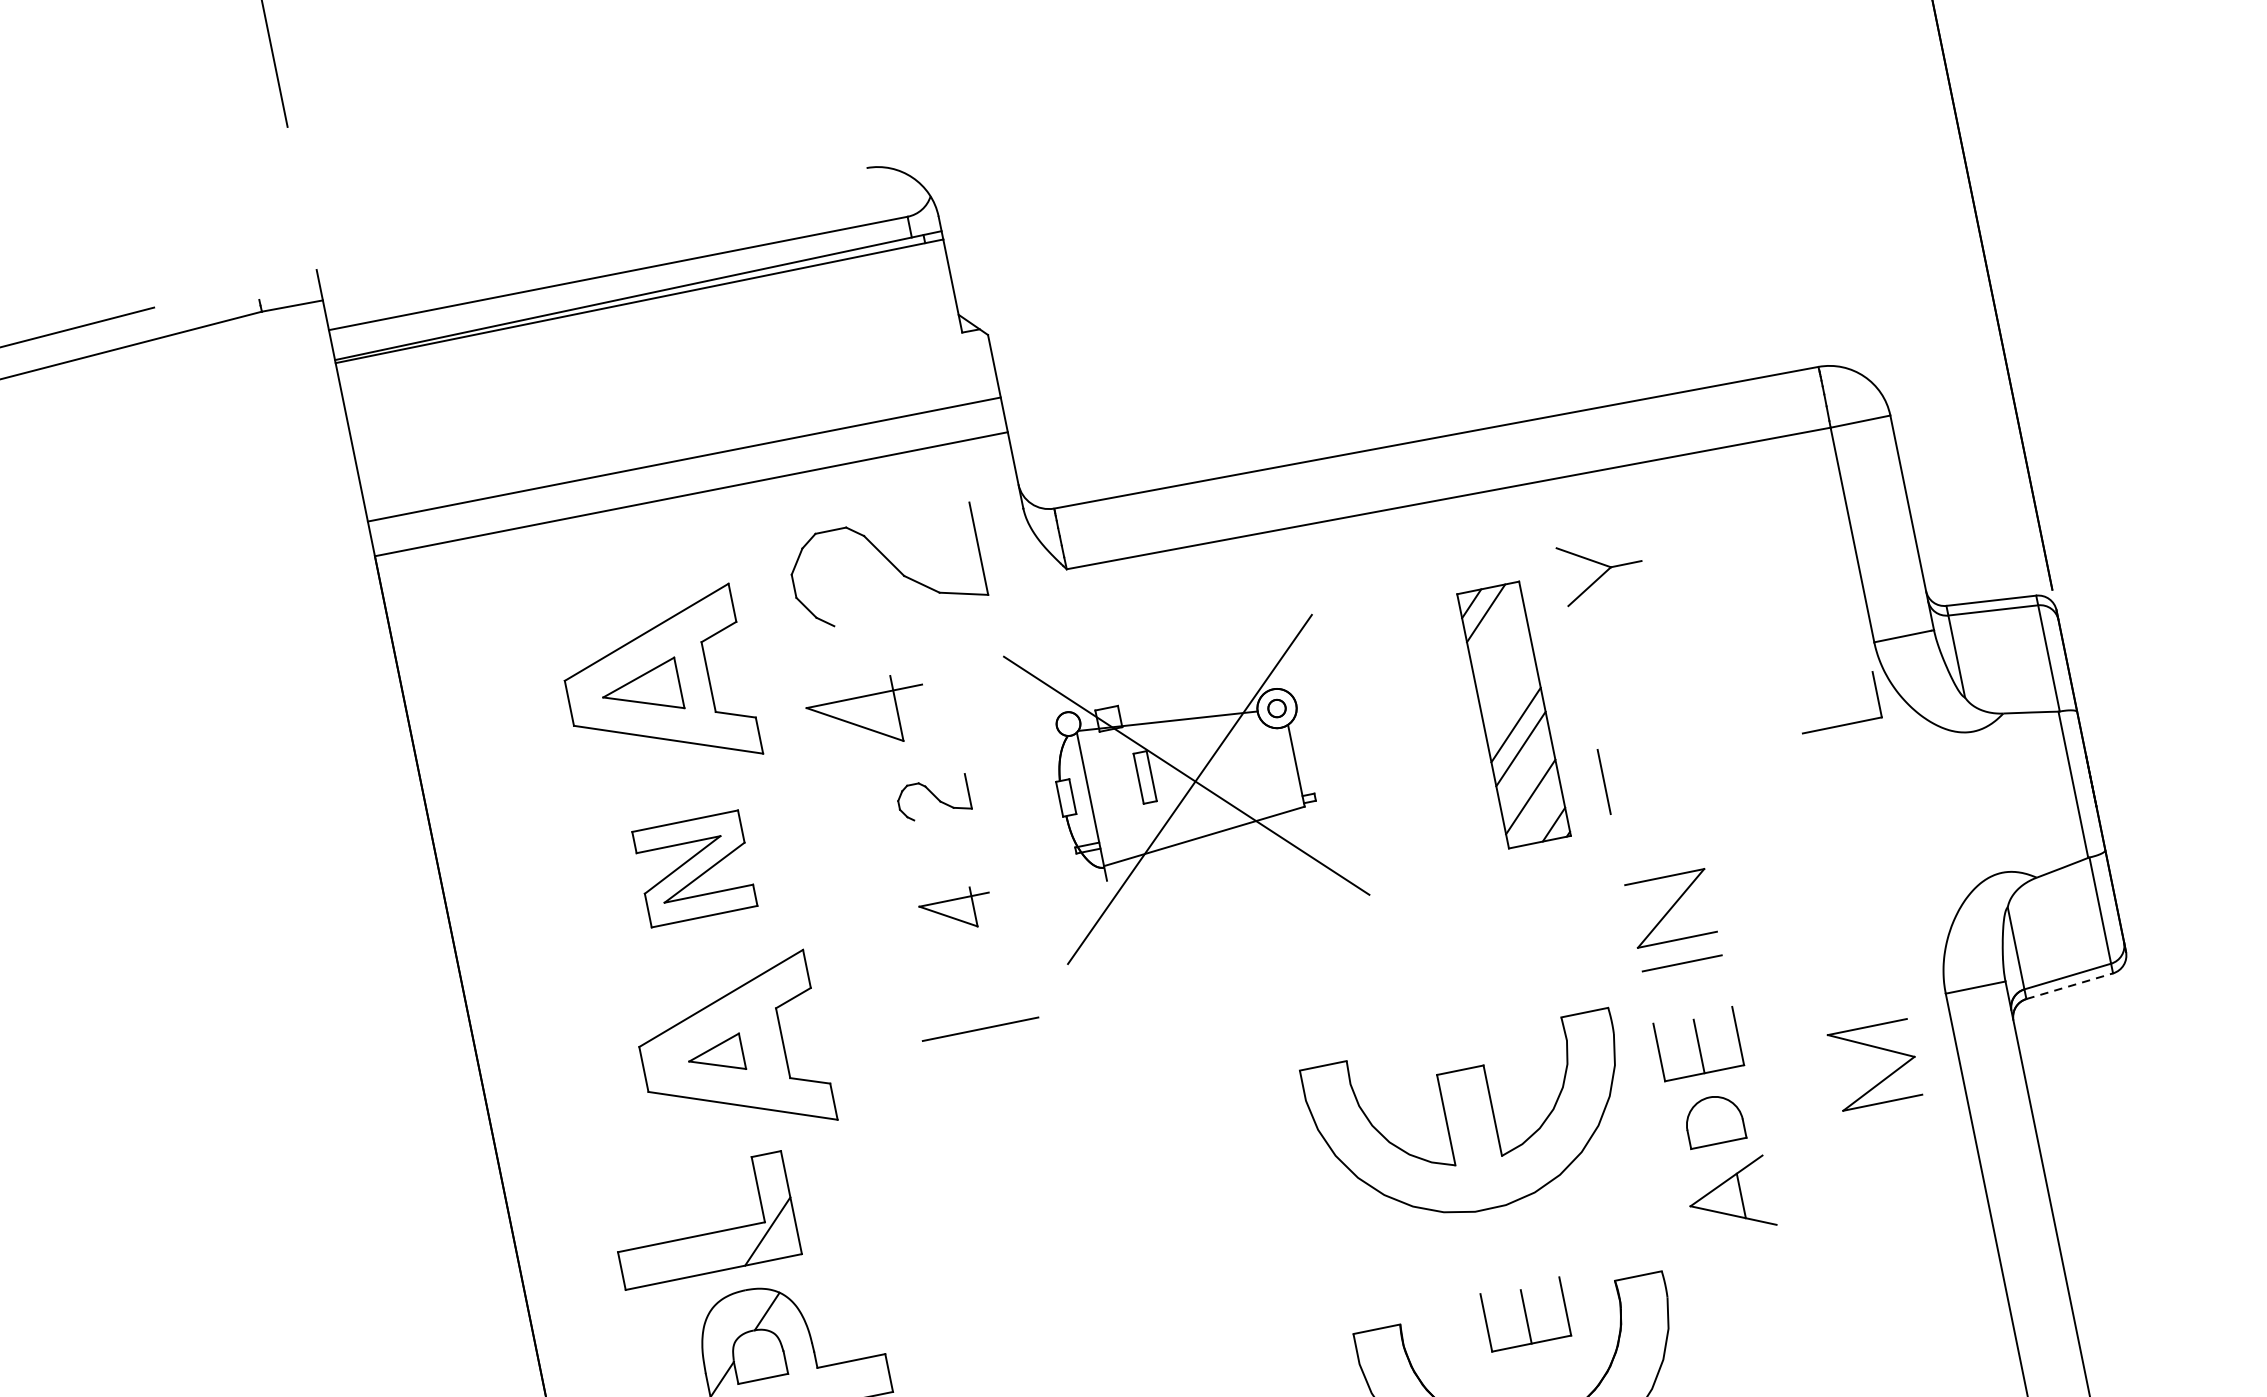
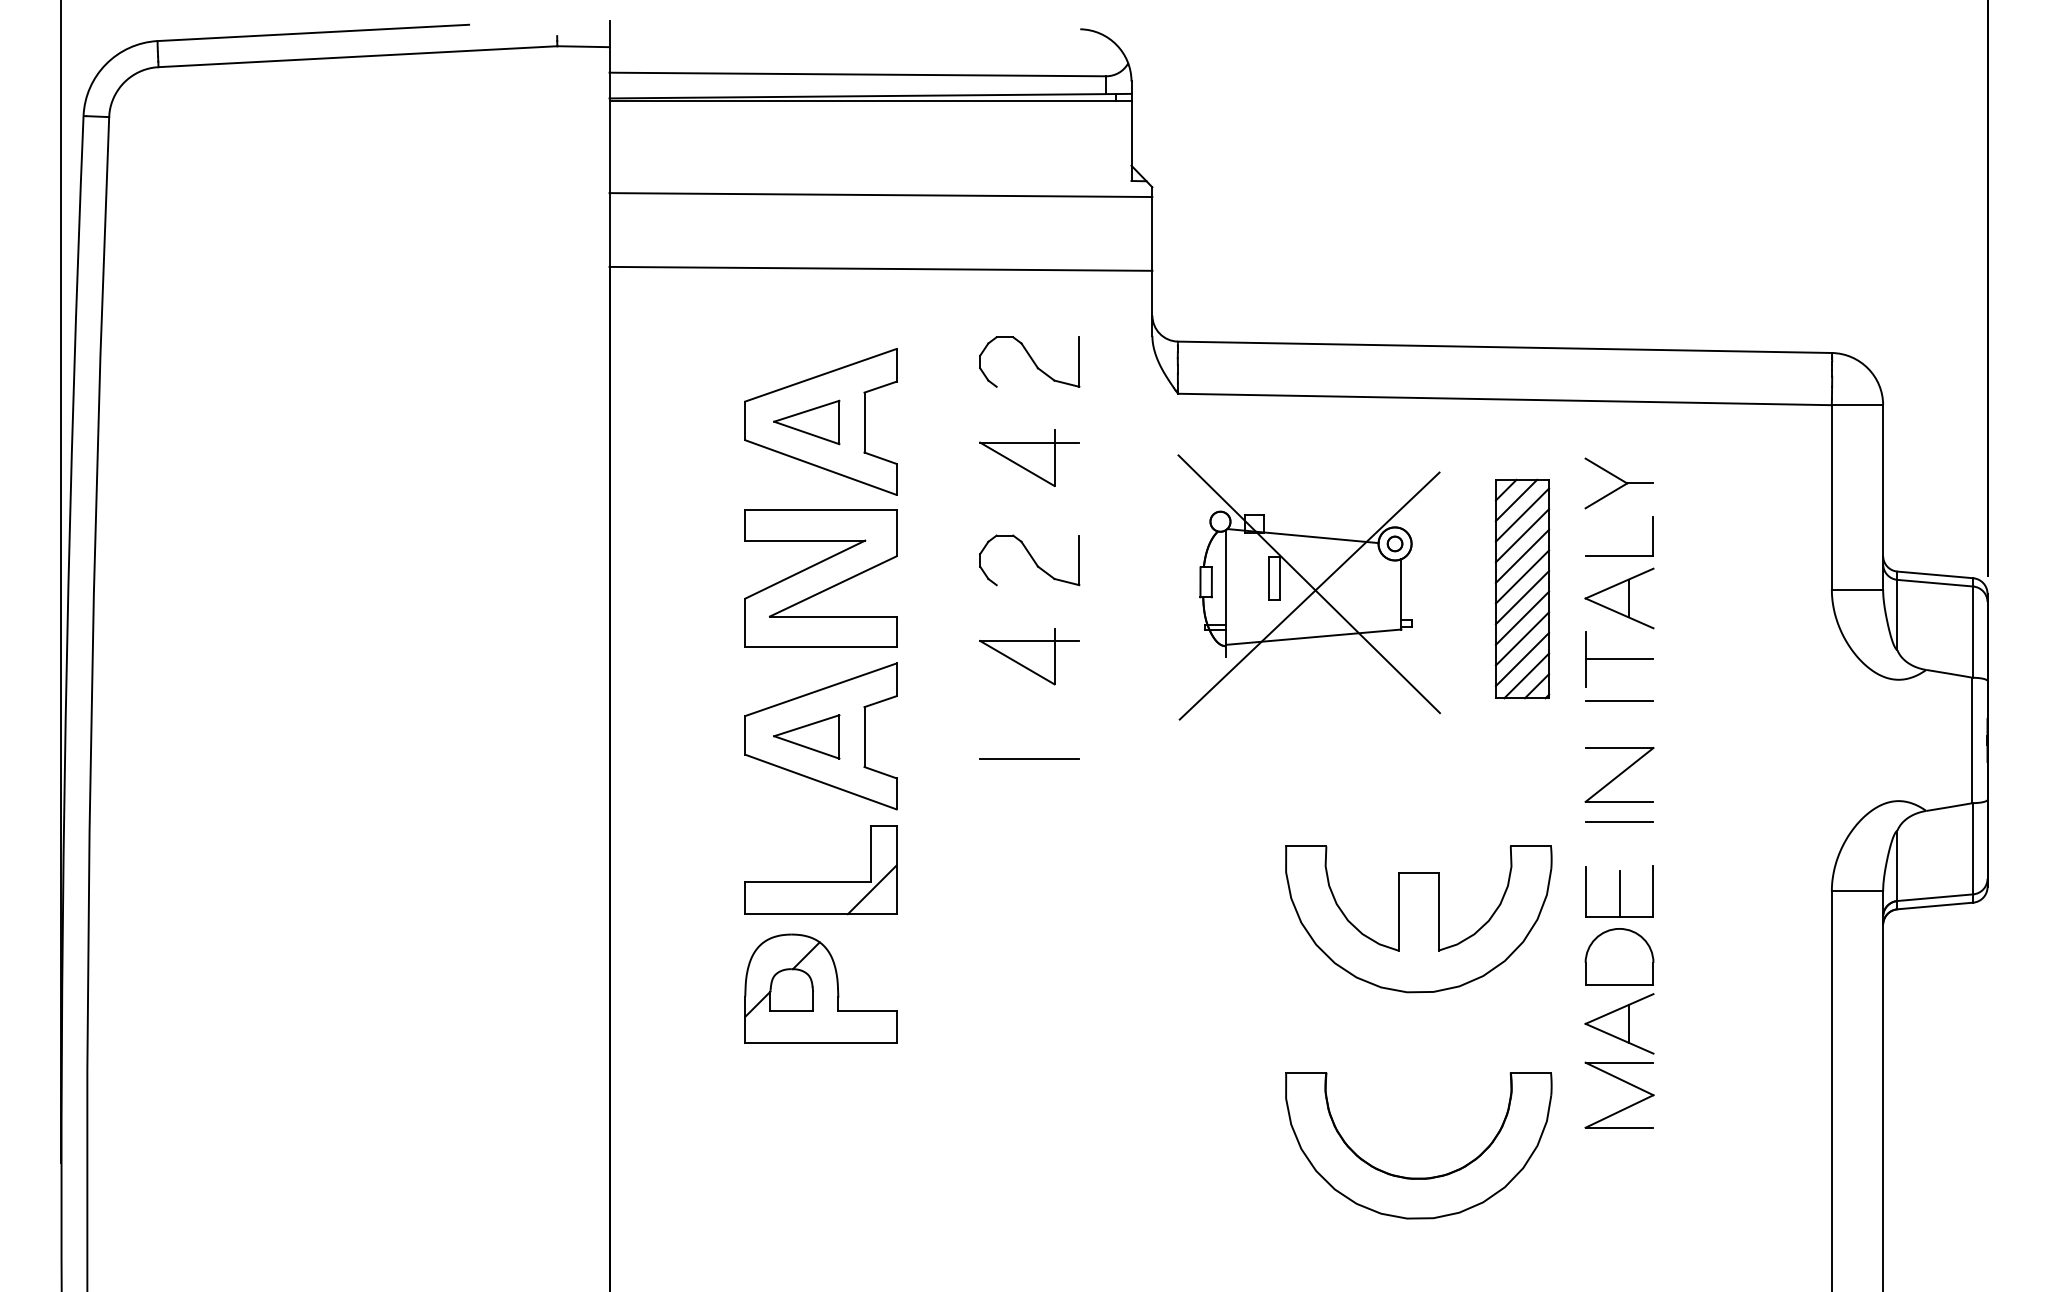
line: (683, 460) -> (880, 195), moved
part: (886, 566) -> (1029, 361), size x0.62
line: (1496, 628) -> (1522, 514), added
line: (1501, 652) -> (1522, 535), added
line: (1506, 675) -> (1522, 555), added
line: (1511, 700) -> (1522, 576), added
part: (1629, 703) -> (1619, 598), added
part: (867, 713) -> (1029, 457), moved
part: (1842, 725) -> (1619, 555), moved
line: (1525, 772) -> (1522, 638), added
line: (1643, 774) -> (1619, 659), added
part: (1186, 779) -> (1308, 587), moved
part: (933, 798) -> (1029, 560), size x1.67
line: (1539, 814) -> (1526, 675), added
line: (1653, 822) -> (1619, 701), added
part: (694, 869) -> (820, 578), size x1.67
part: (956, 910) -> (1029, 656), size x1.67
line: (2069, 985) -> (1935, 905), dashed -> solid
part: (1877, 1048) -> (1624, 1082), moved
part: (715, 1056) -> (806, 736), size x1.43
part: (1714, 1119) -> (1619, 956), size x1.43
part: (705, 1234) -> (820, 881), moved
part: (1525, 1314) -> (1431, 1085), removed

